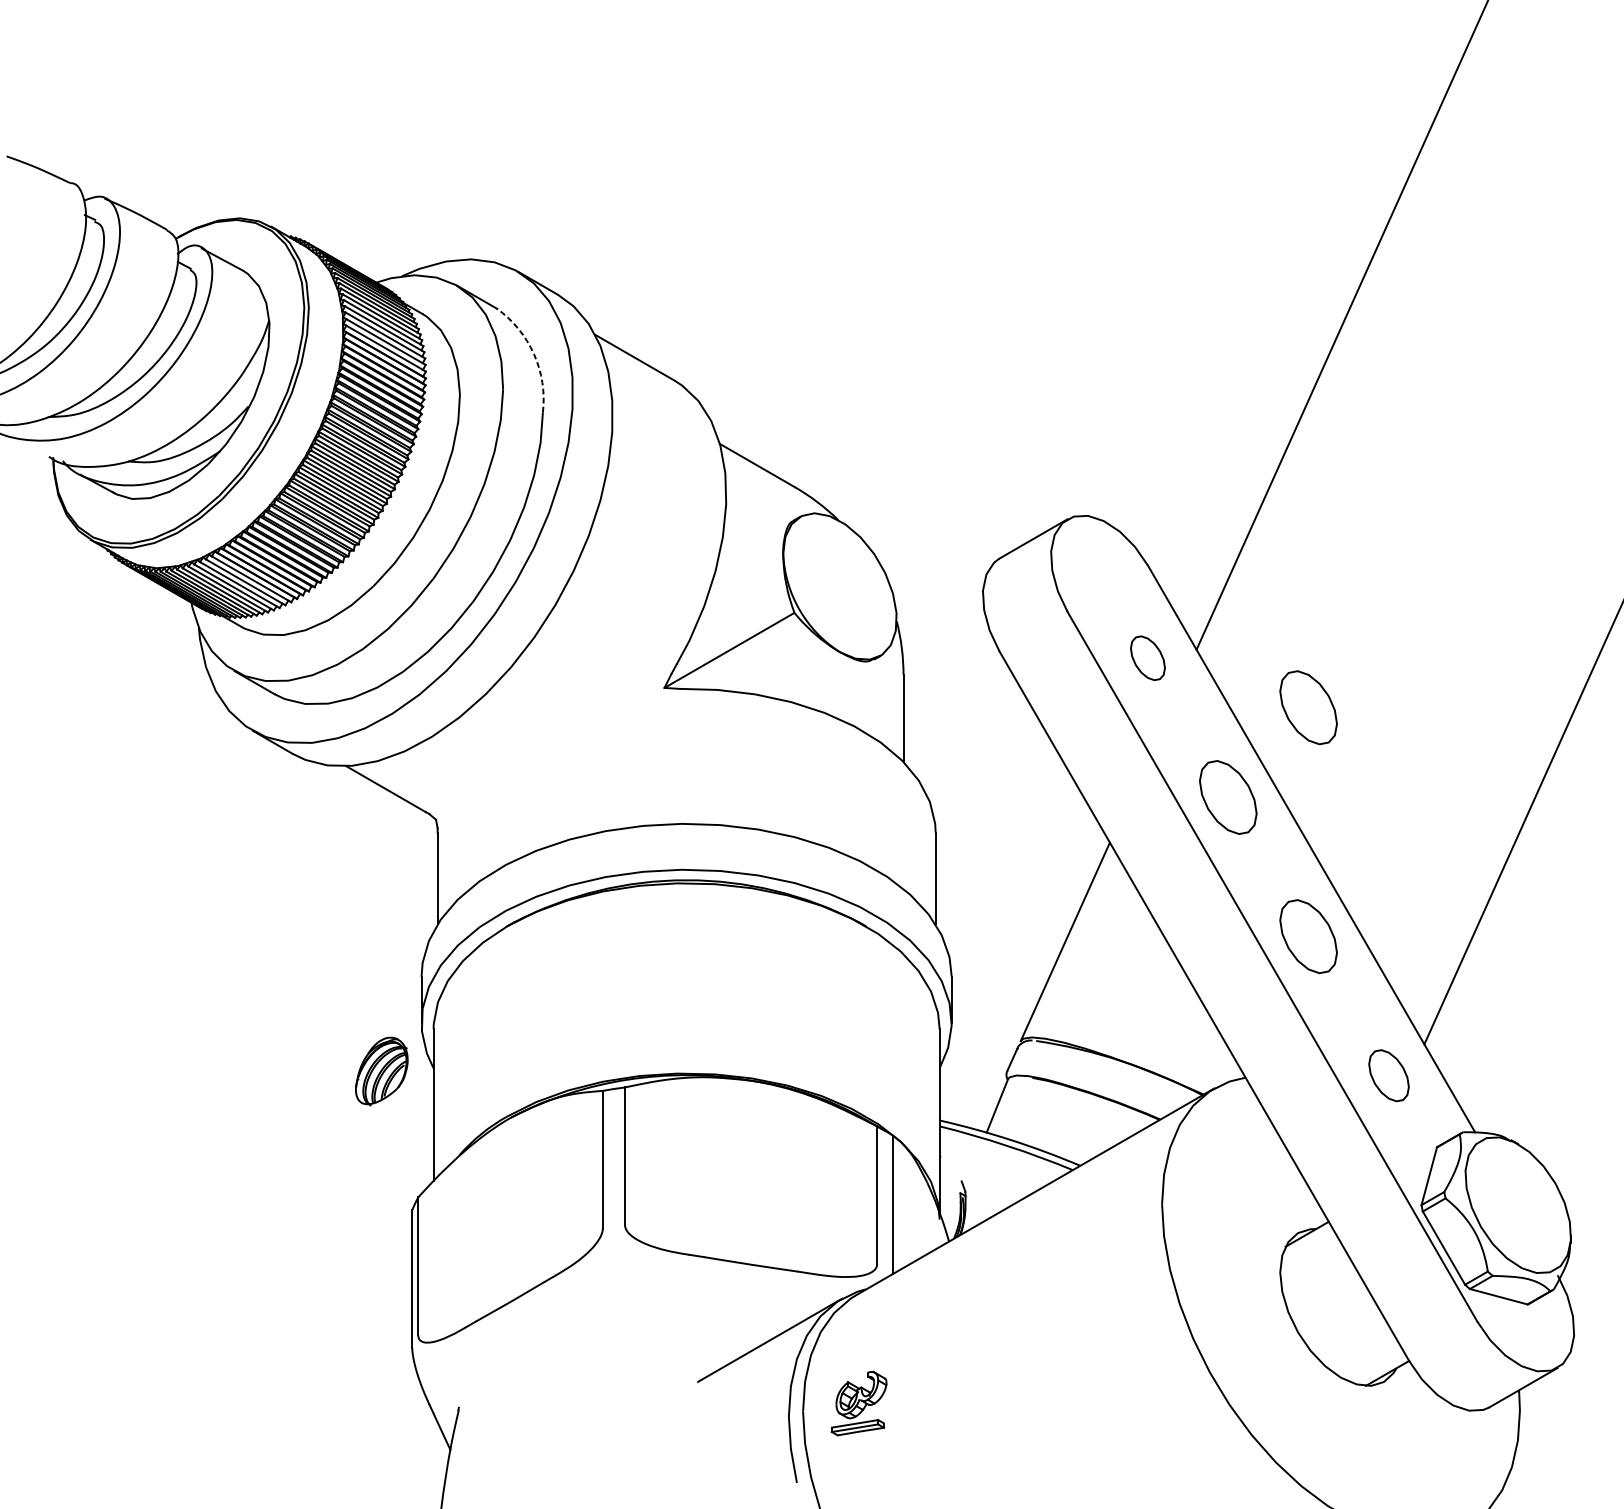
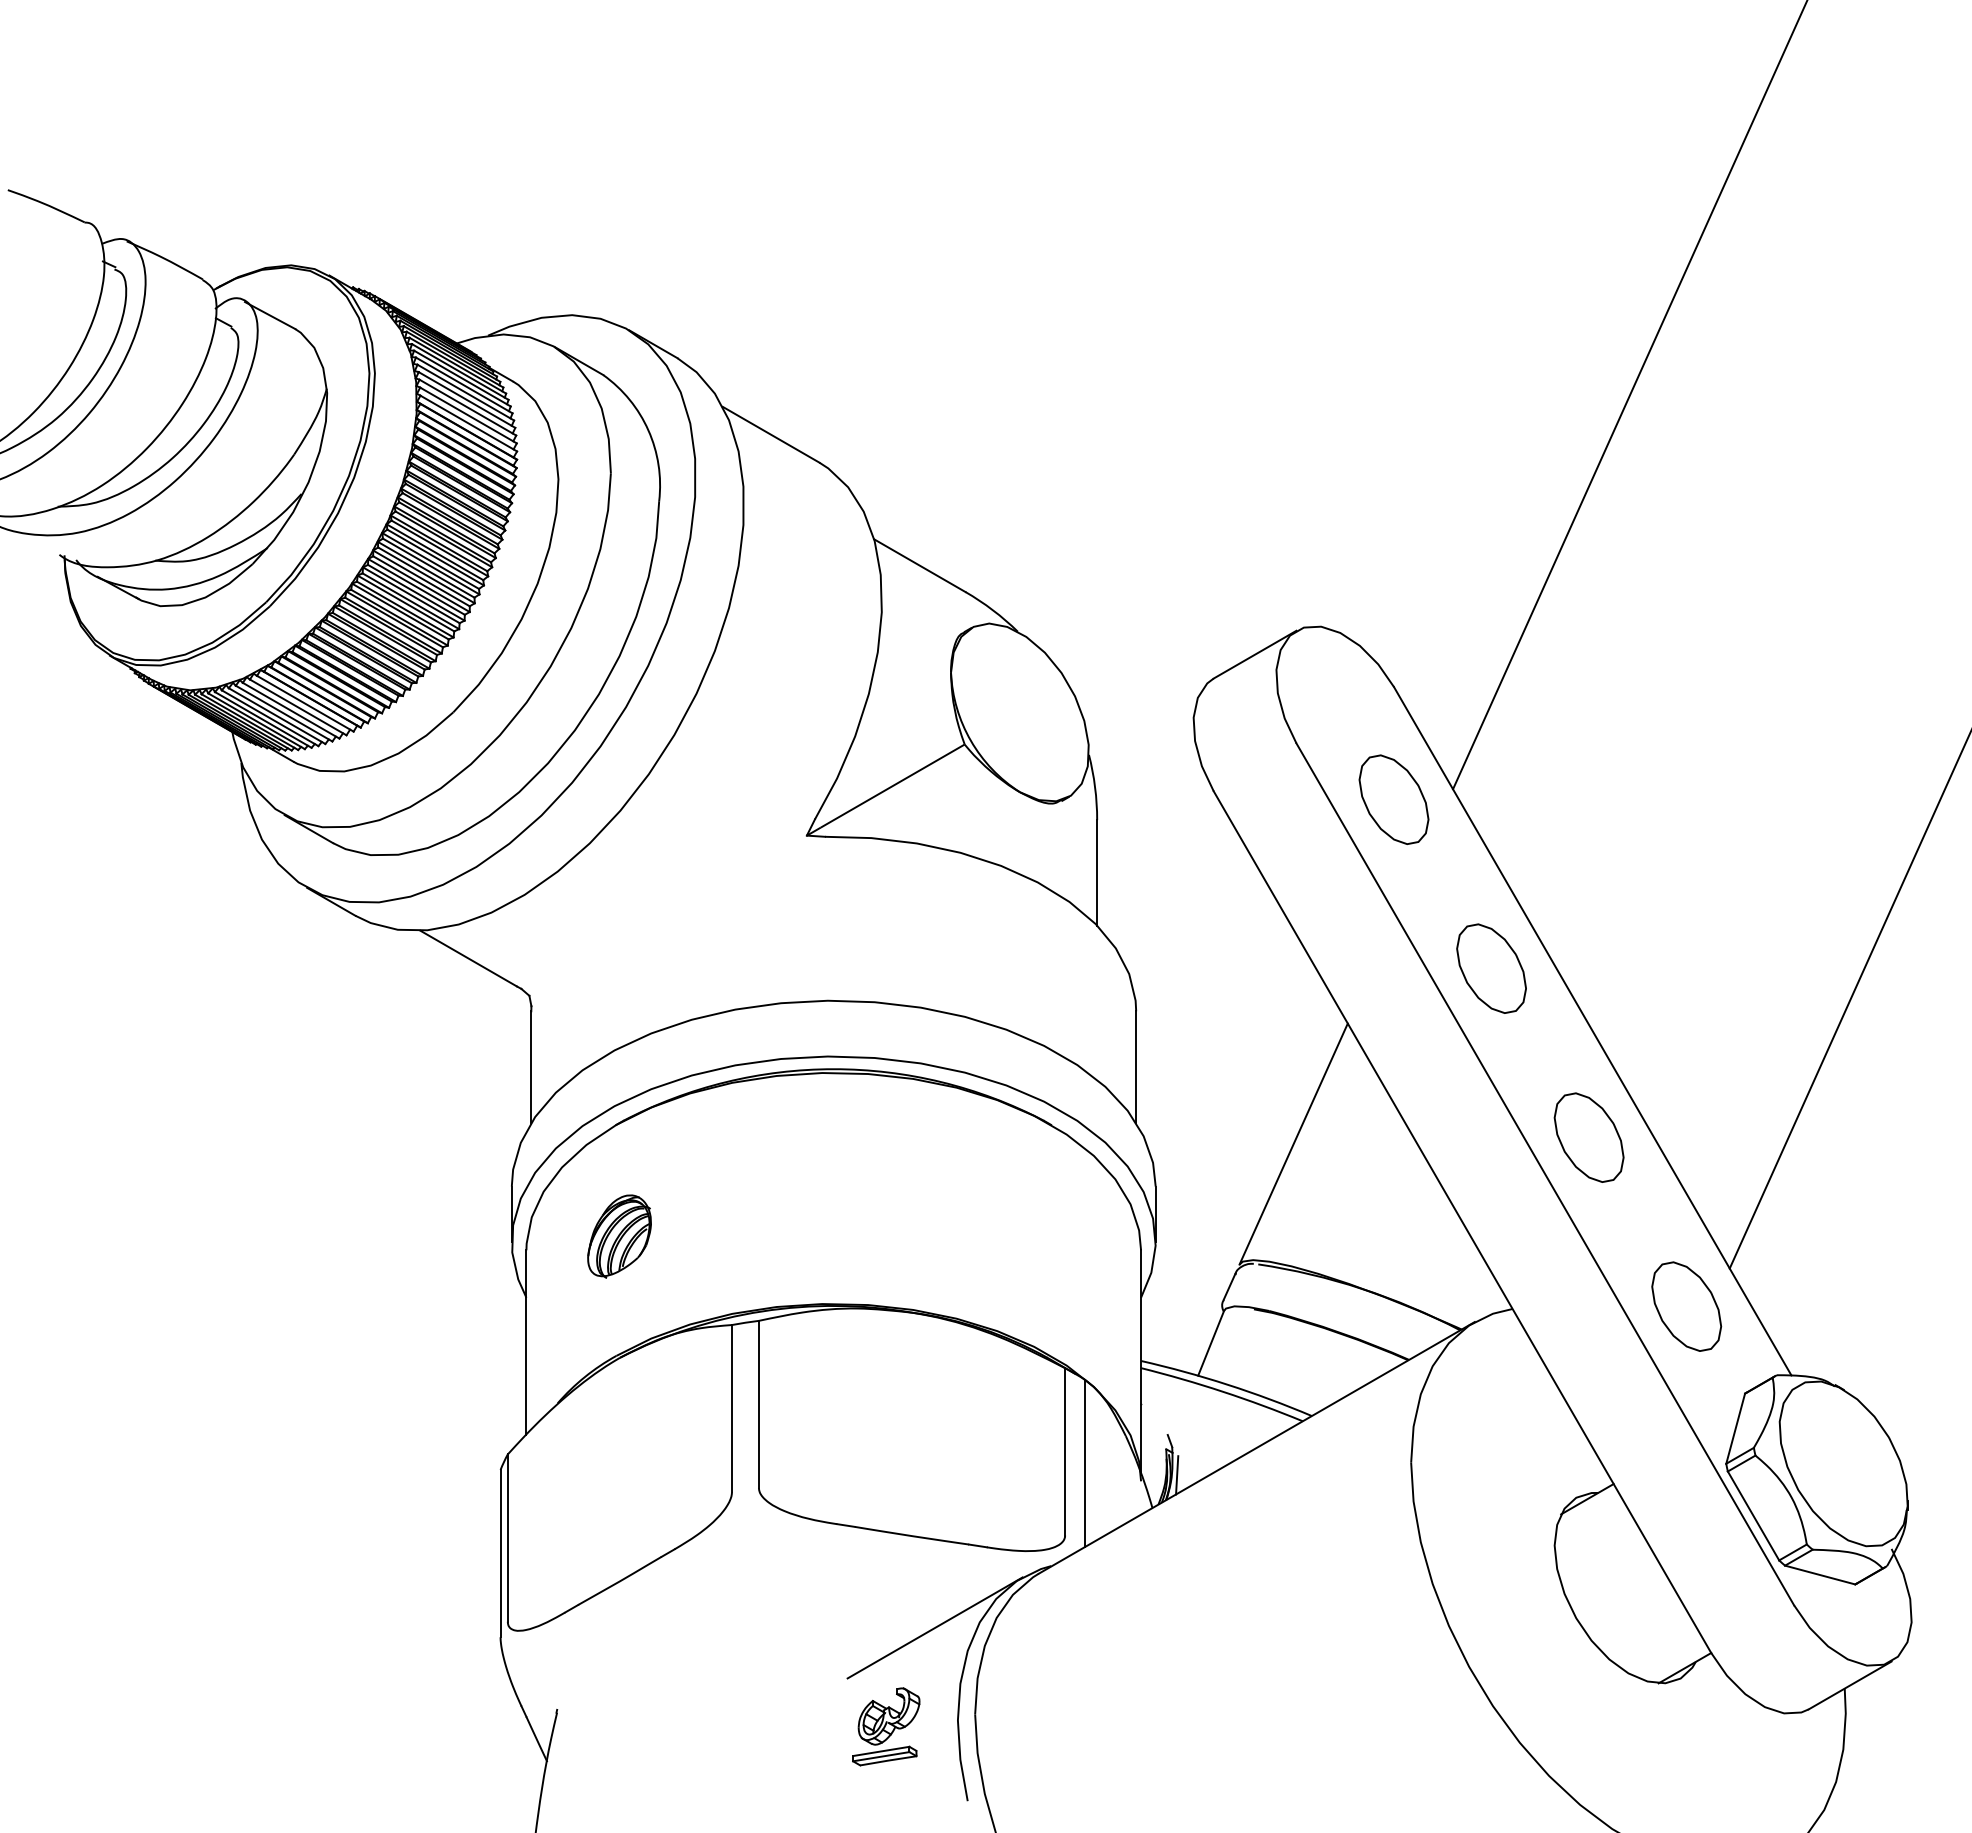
arc: (534, 354) -> (648, 430), dashed -> solid
part: (1147, 658) -> (1393, 799), size x1.67
part: (1308, 707) -> (1588, 859), removed
part: (381, 1071) -> (619, 1236), moved
part: (1388, 1075) -> (1686, 1306), size x1.43
line: (969, 1214) -> (1177, 1475), added
part: (859, 1403) -> (886, 1726), moved

